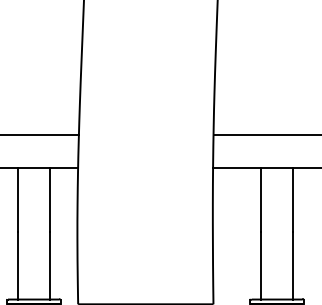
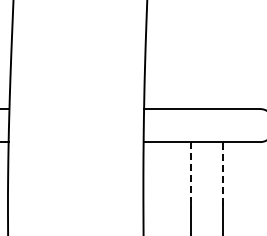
line: (260, 199) -> (191, 173), solid -> dashed
line: (292, 199) -> (223, 173), solid -> dashed

